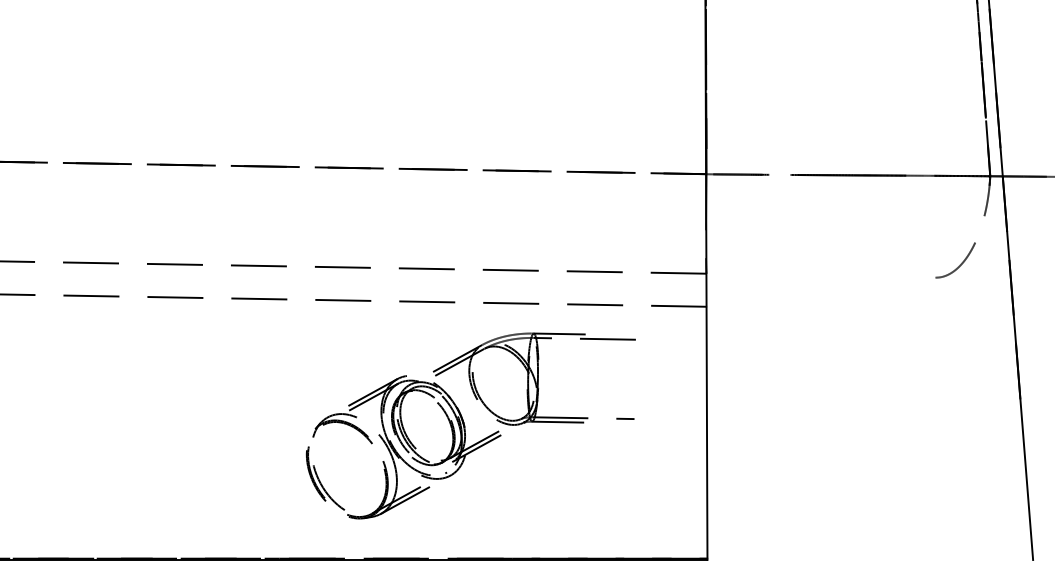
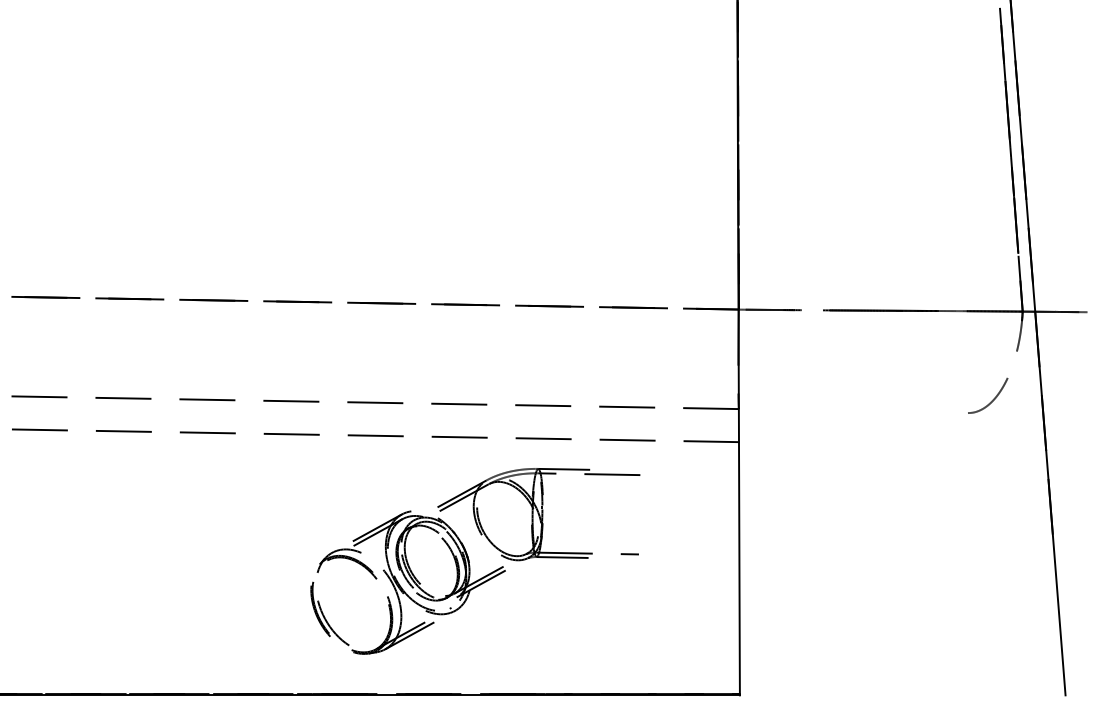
part: (471, 426) -> (475, 561), moved

